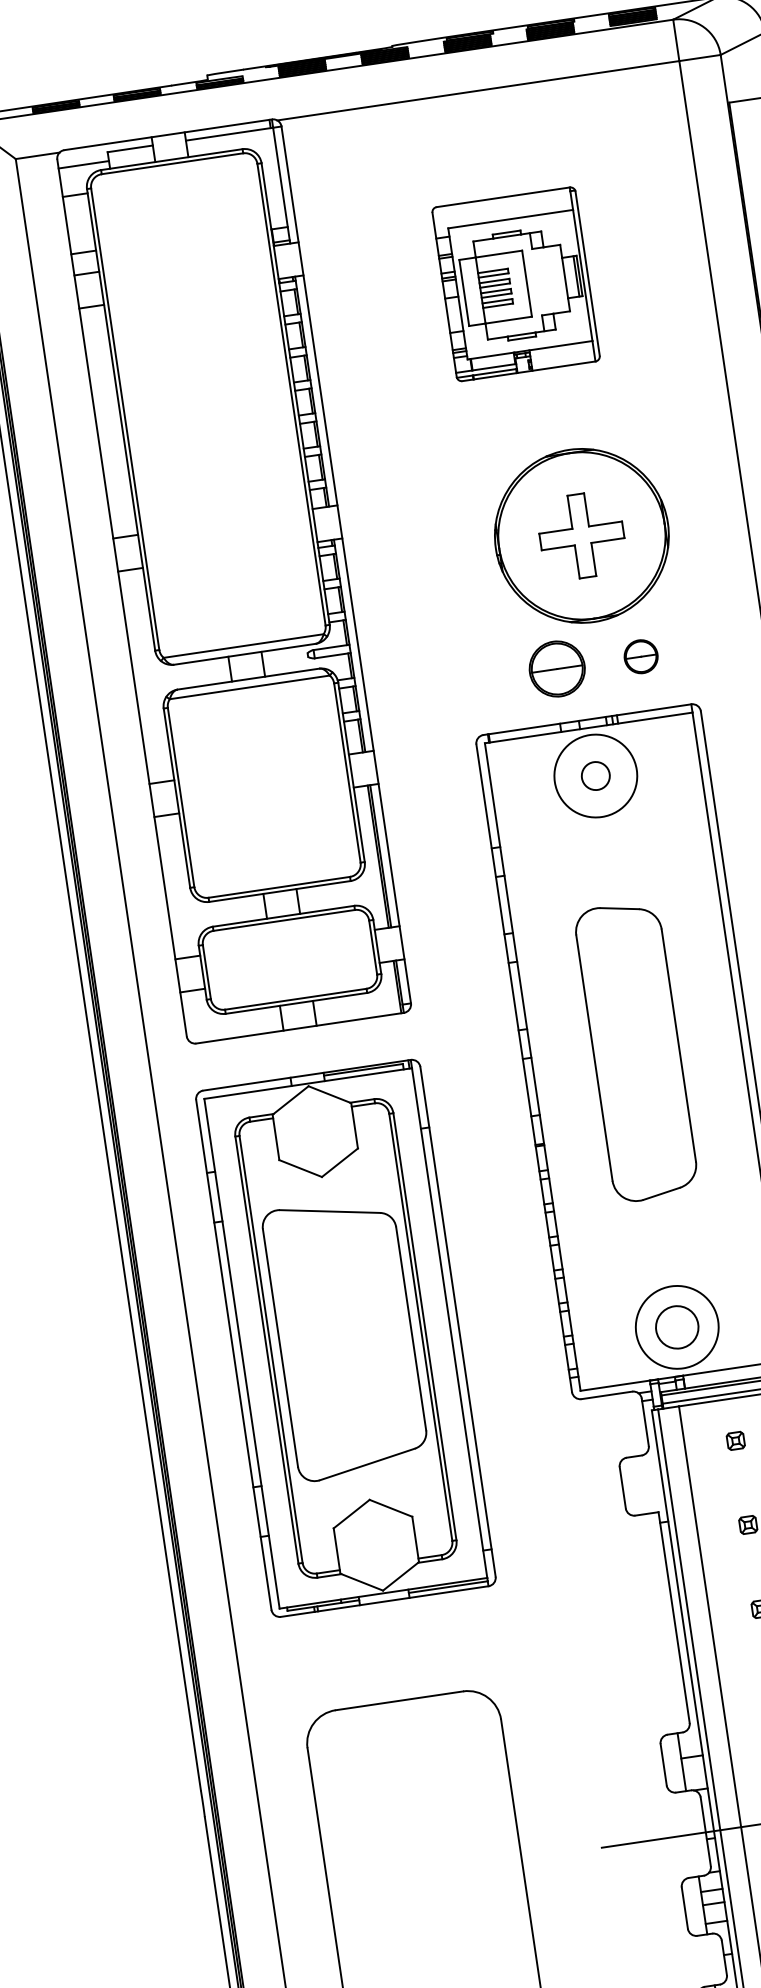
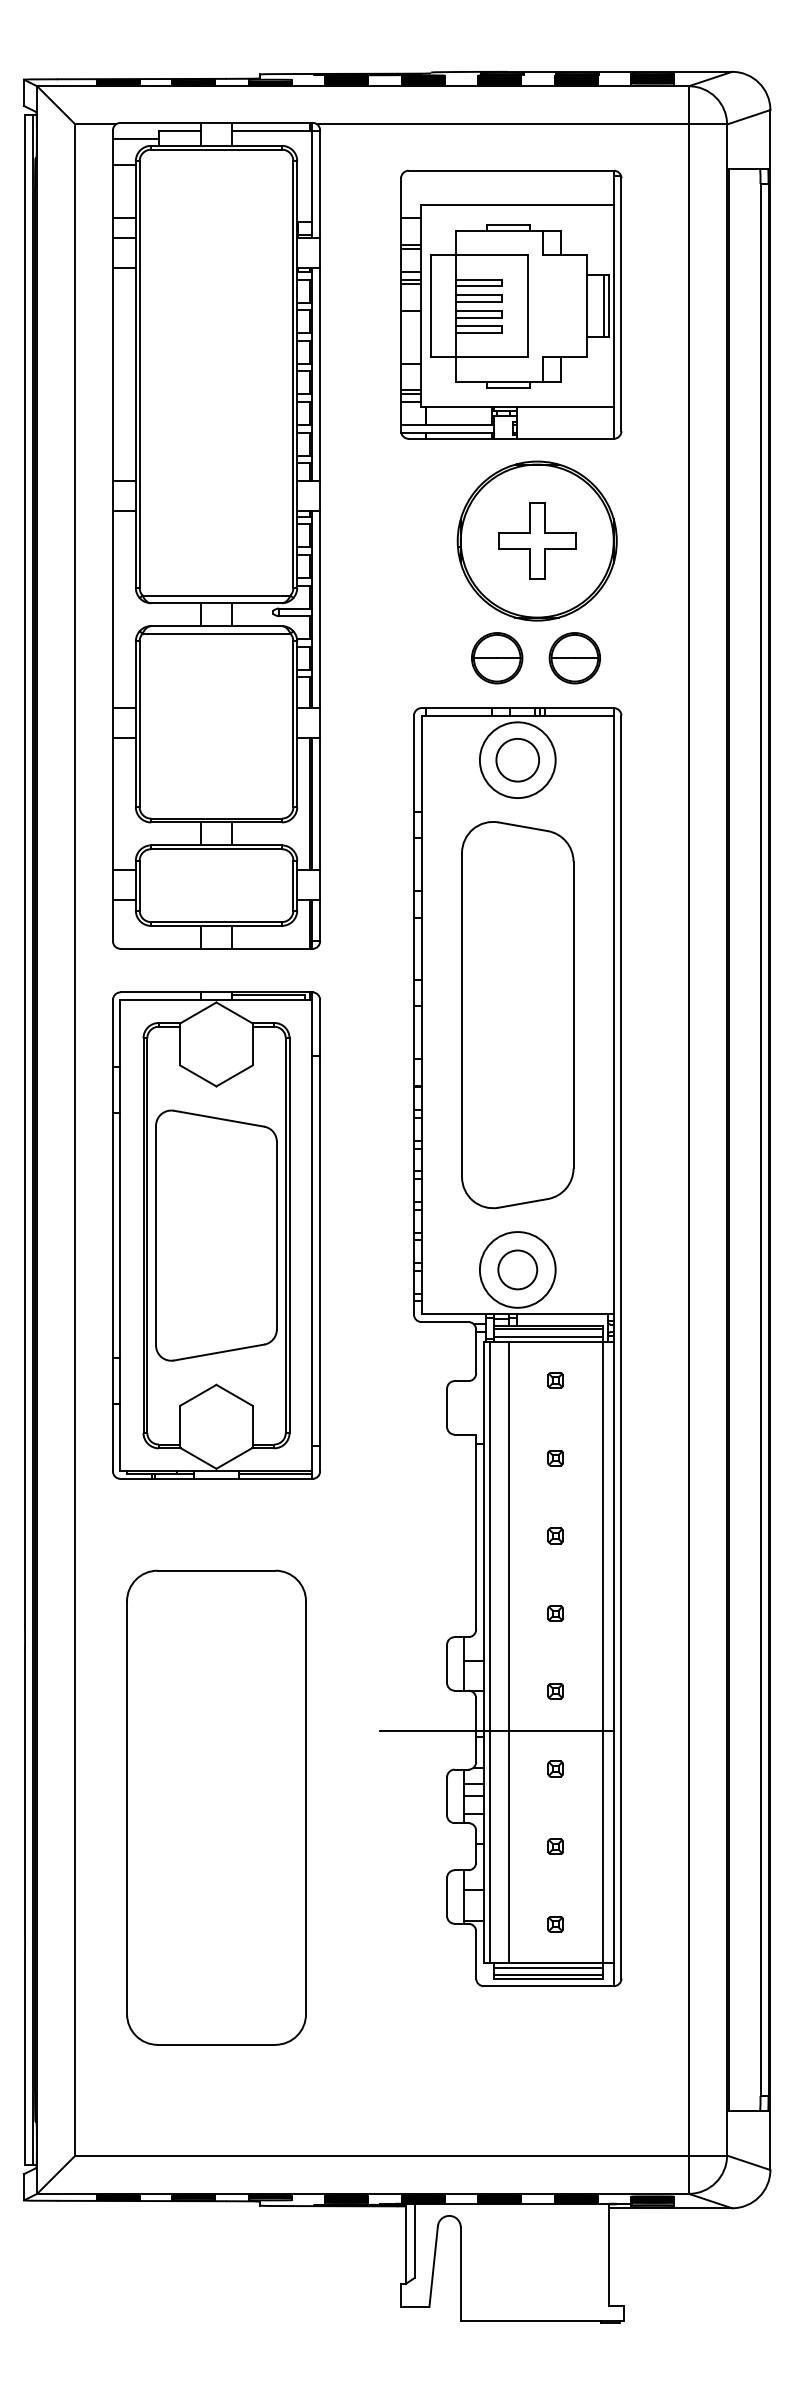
part: (516, 284) -> (511, 304), size x1.67
part: (640, 656) -> (574, 658), size x1.67
circle: (595, 775) -> (517, 759), size x1.67
part: (636, 1052) -> (517, 1015), size x1.43

